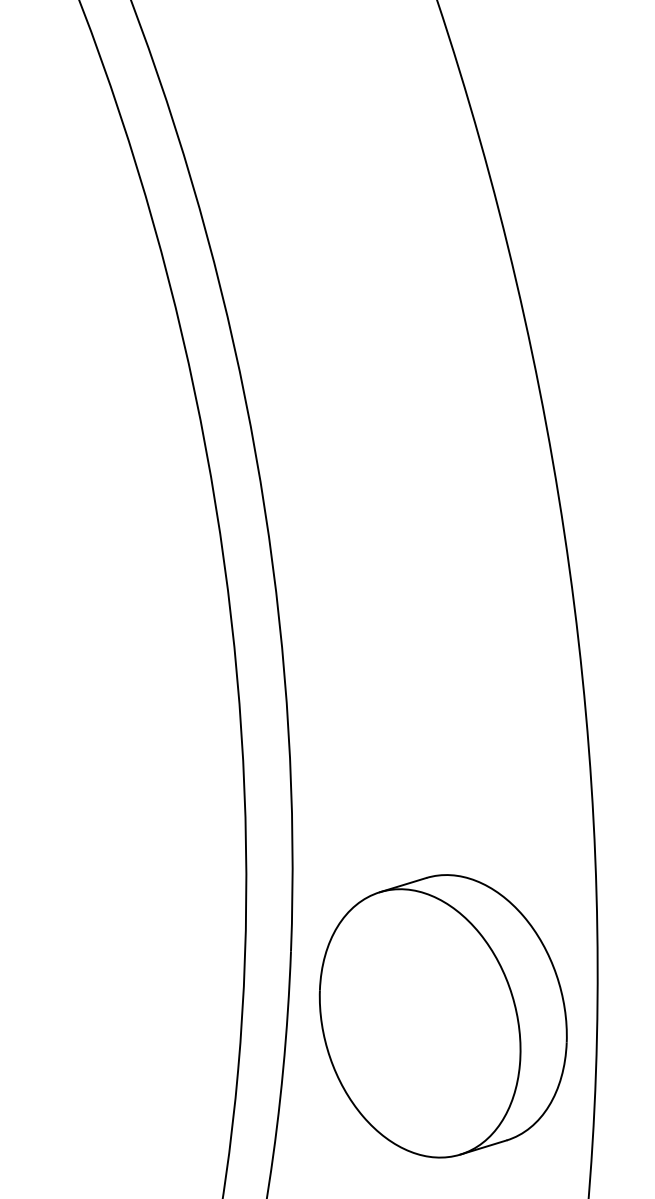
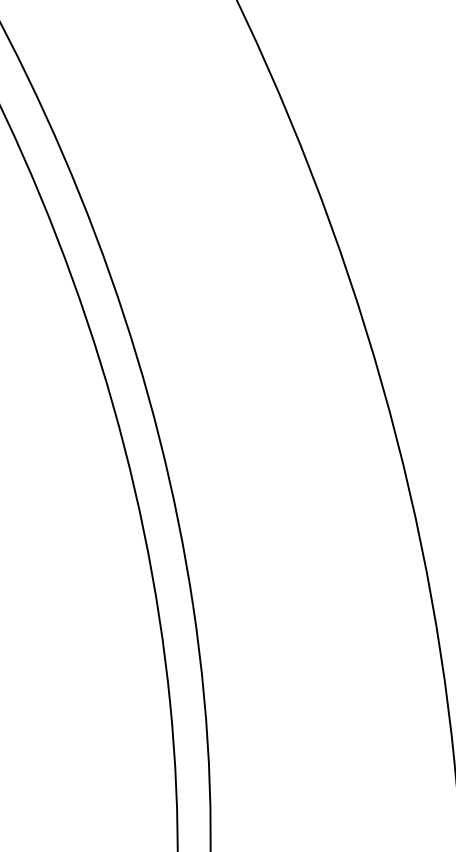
part: (442, 1016) -> (316, 632), removed

